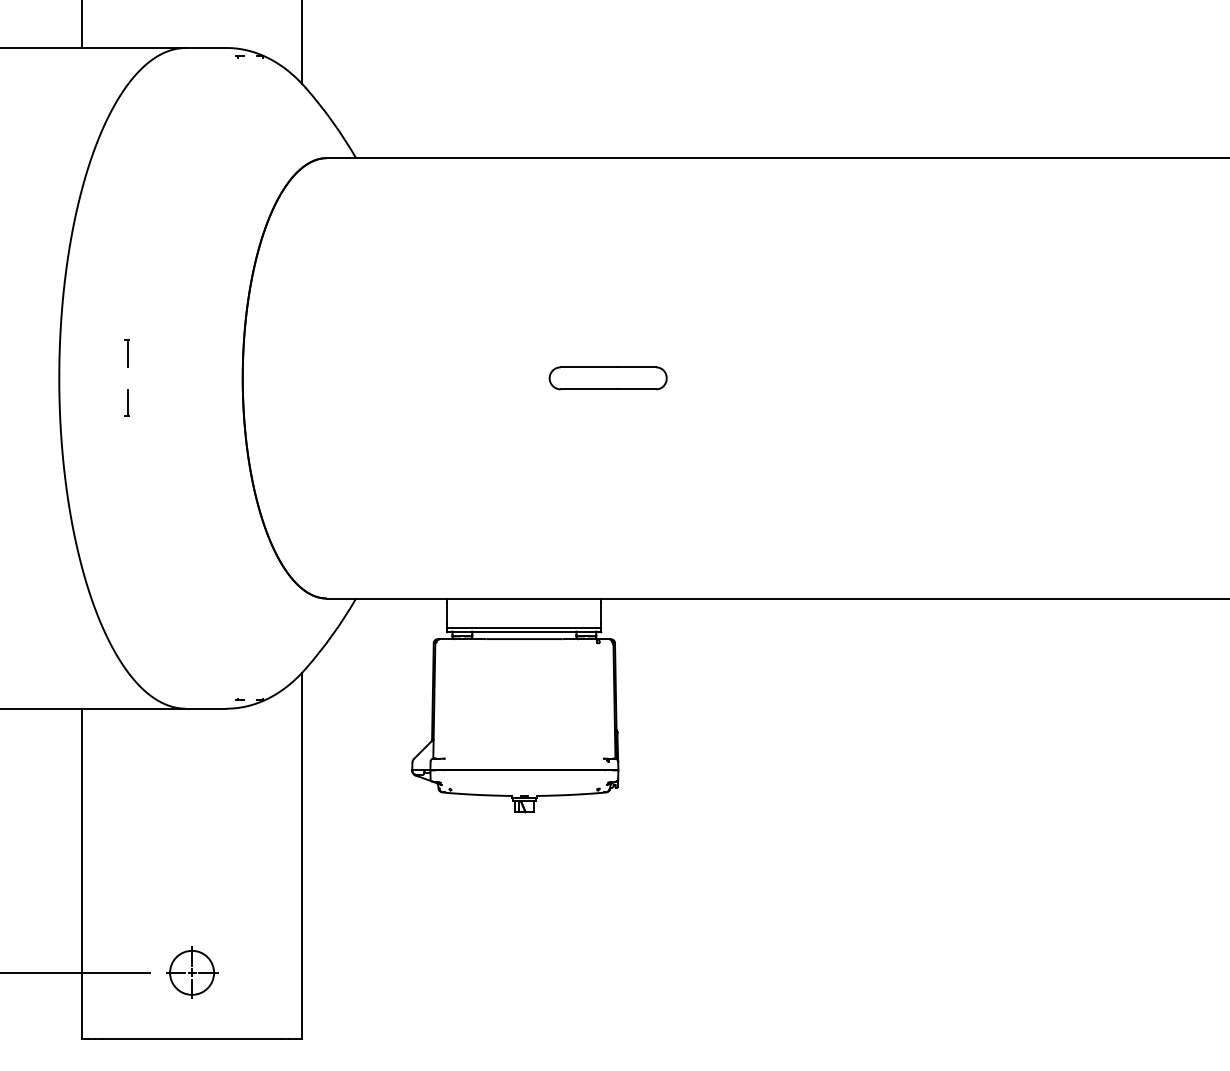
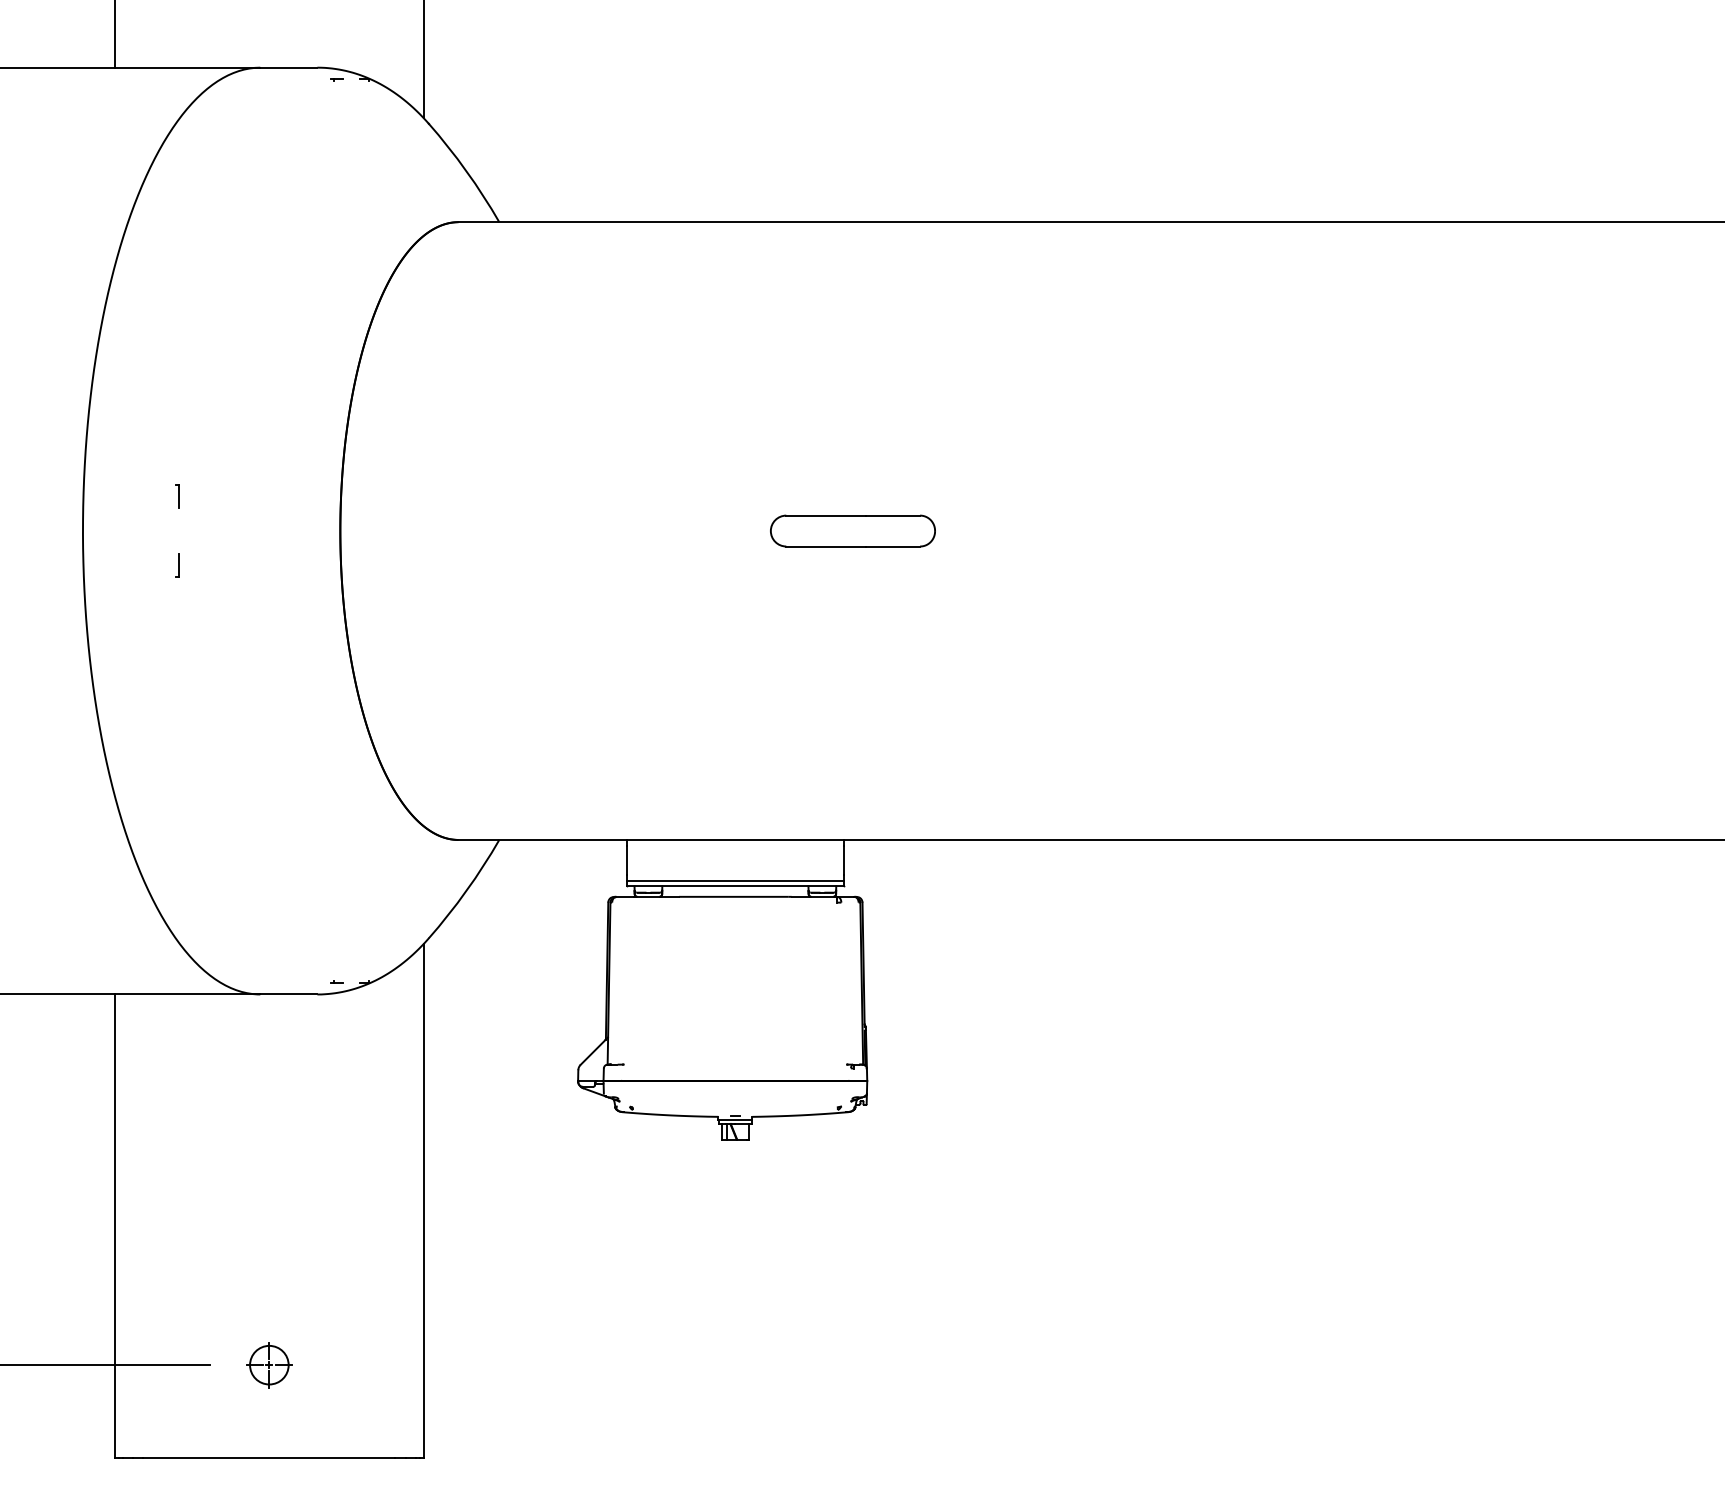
part: (126, 353) -> (177, 496), size x0.62
part: (126, 402) -> (177, 565), size x0.62
part: (192, 973) -> (269, 1365), size x0.62

